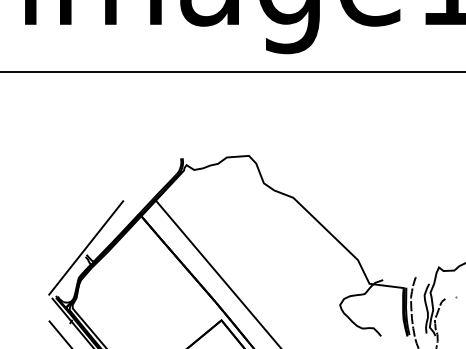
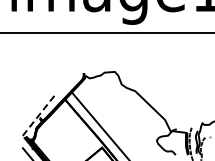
line: (87, 246) -> (40, 113), solid -> dashed

